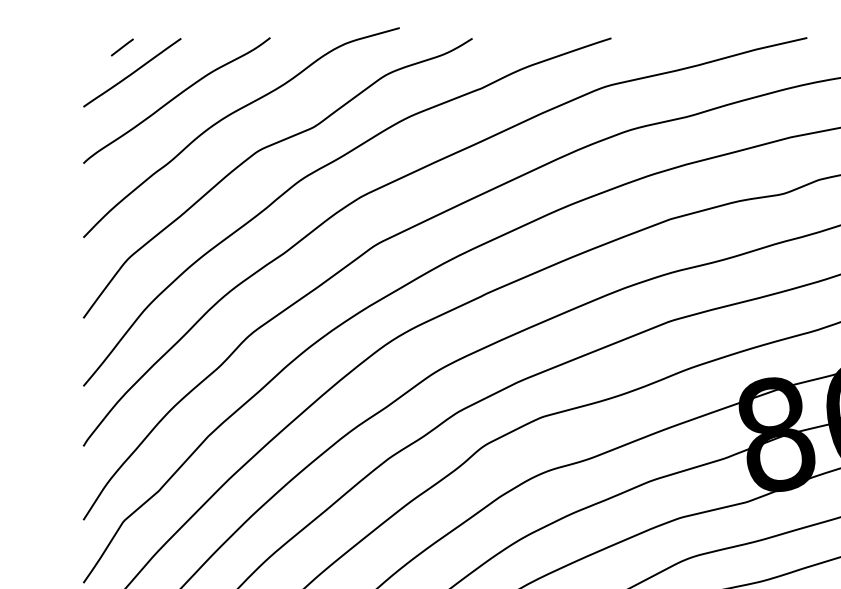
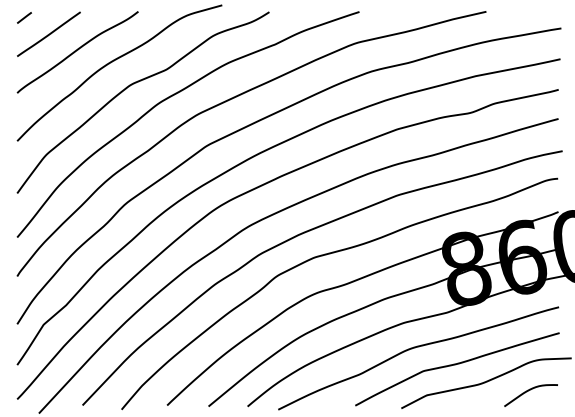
line: (122, 46) -> (24, 17), moved

